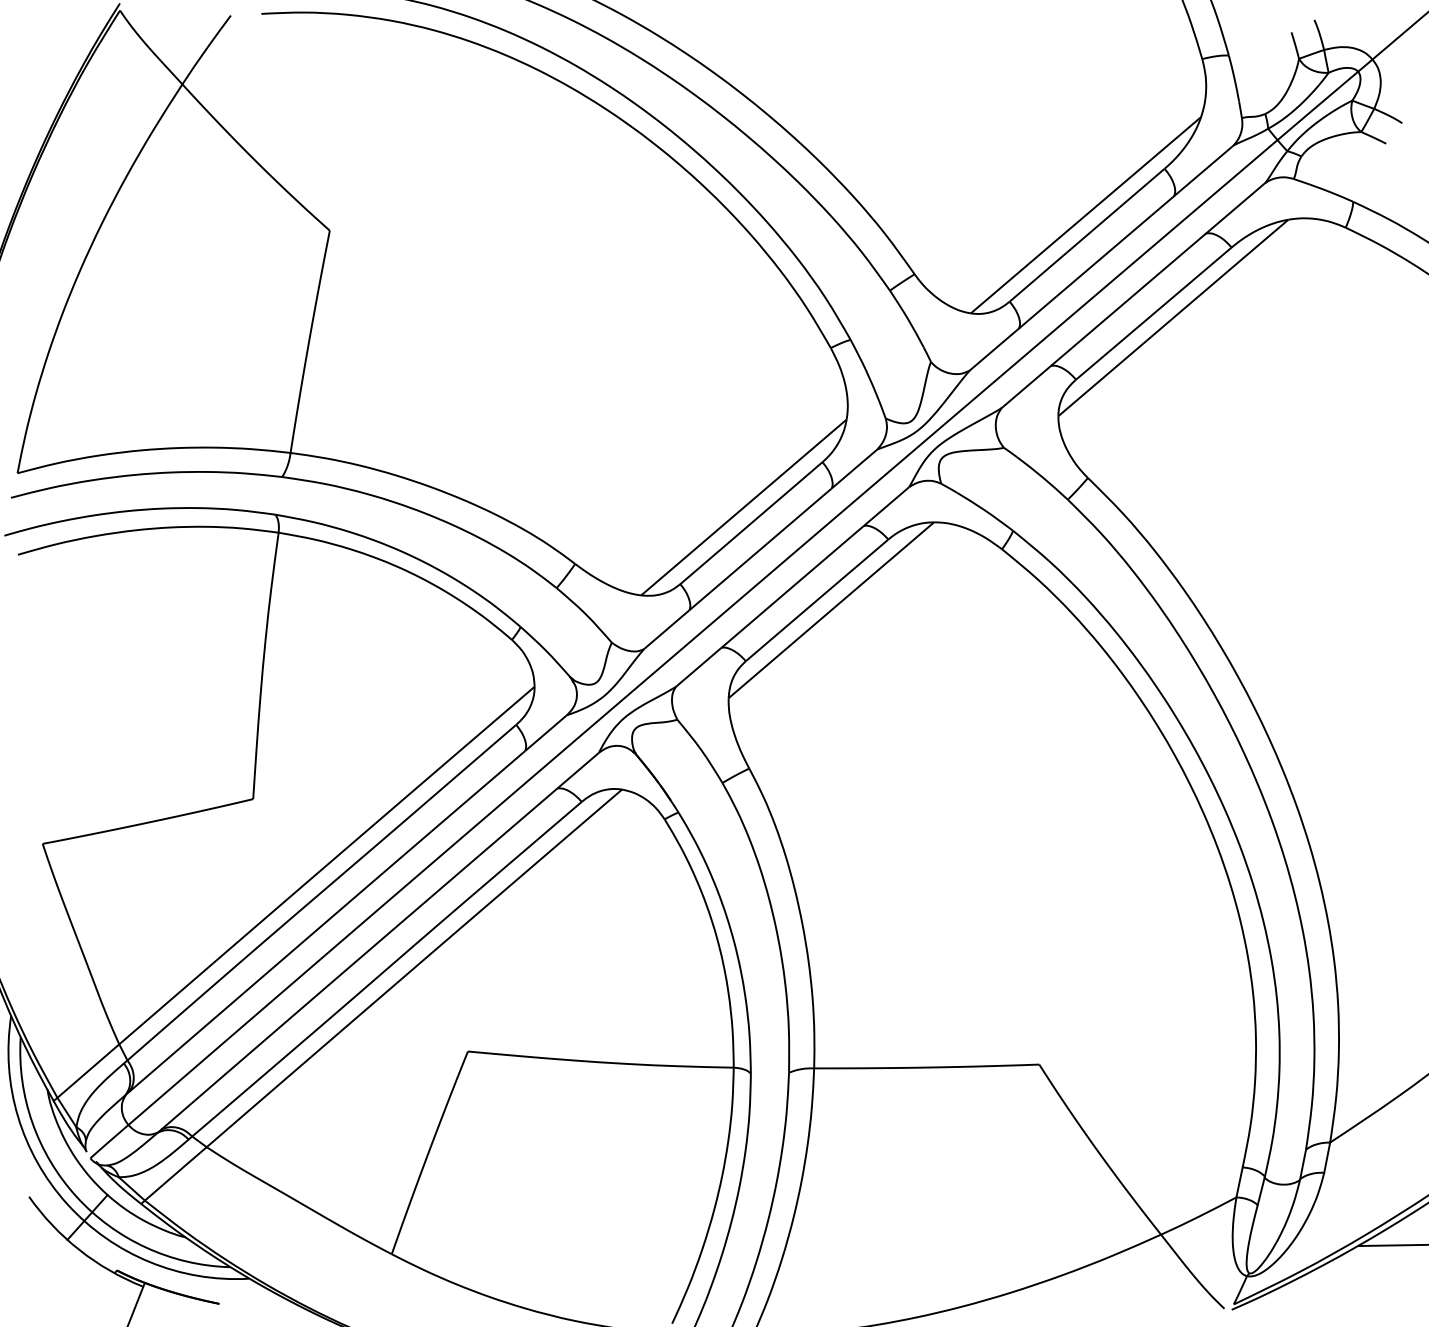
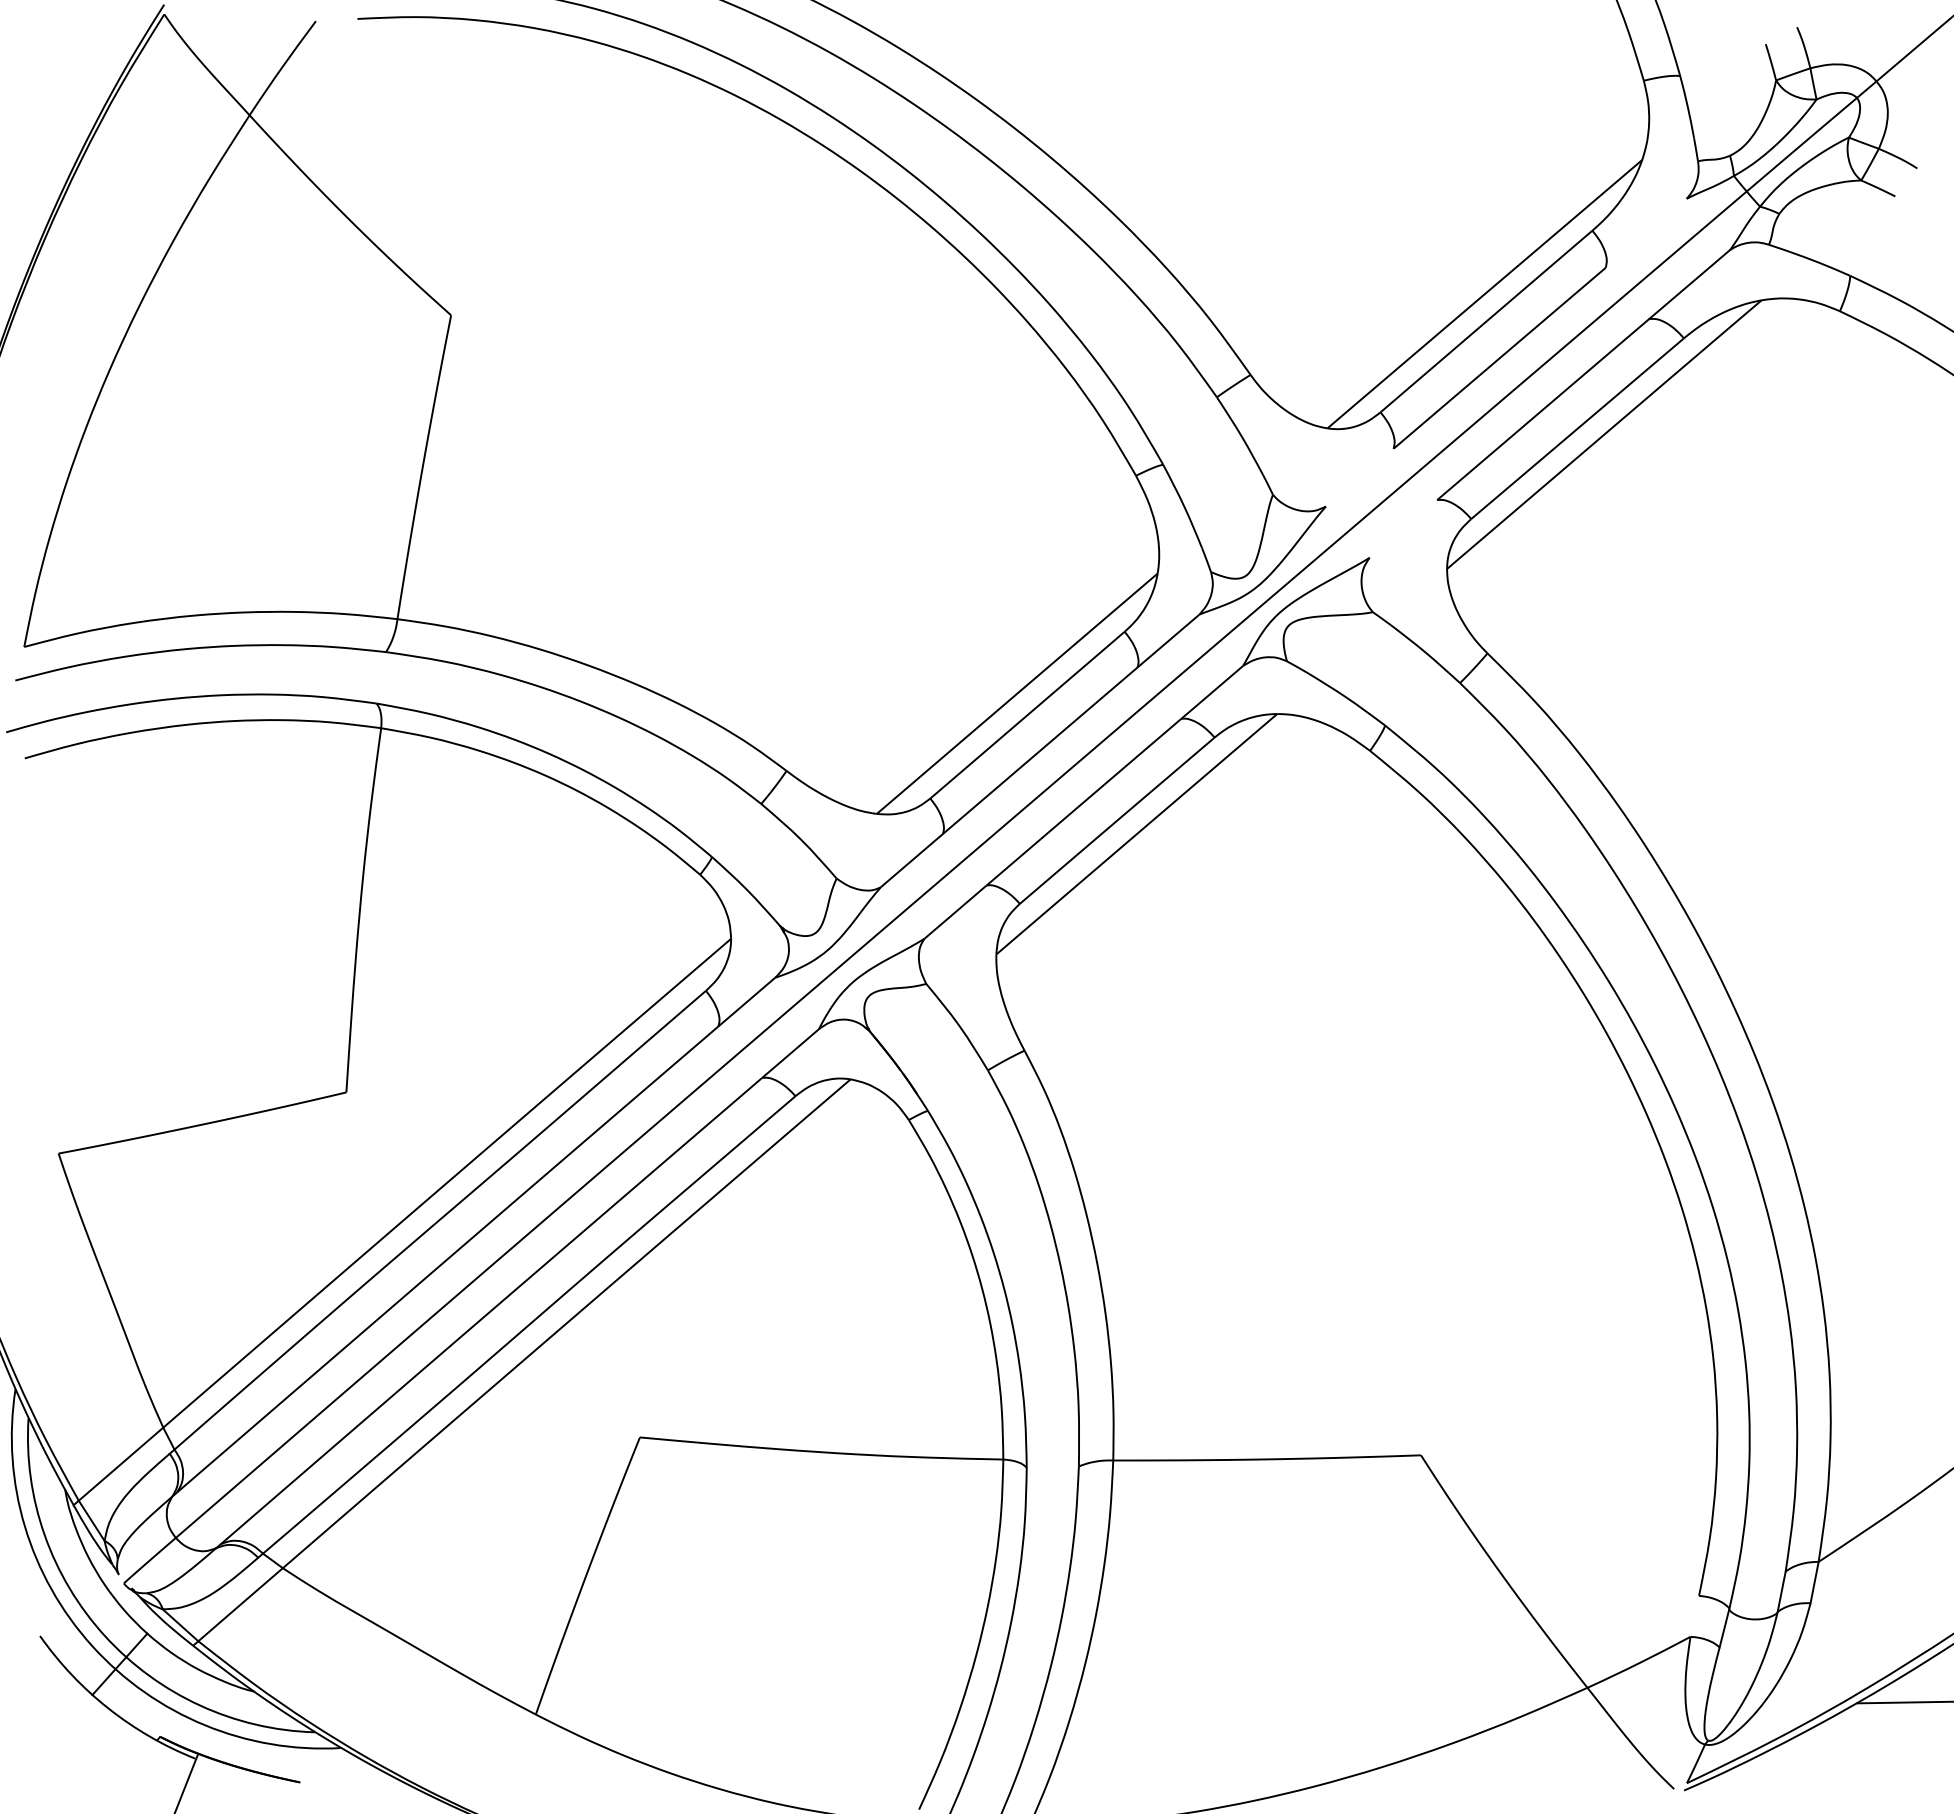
line: (1203, 170) -> (1645, 232), removed
line: (994, 349) -> (1359, 477), removed
line: (1026, 386) -> (1403, 528), removed
line: (1239, 1181) -> (1694, 1615), removed

